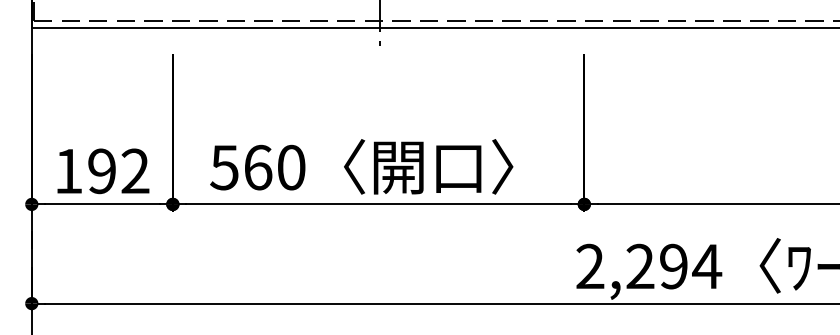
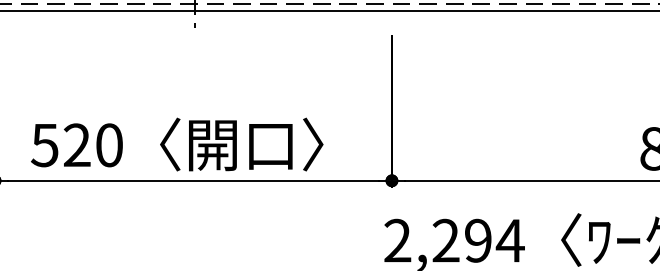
text: (258, 167) -> (77, 145), 560 -> 520

